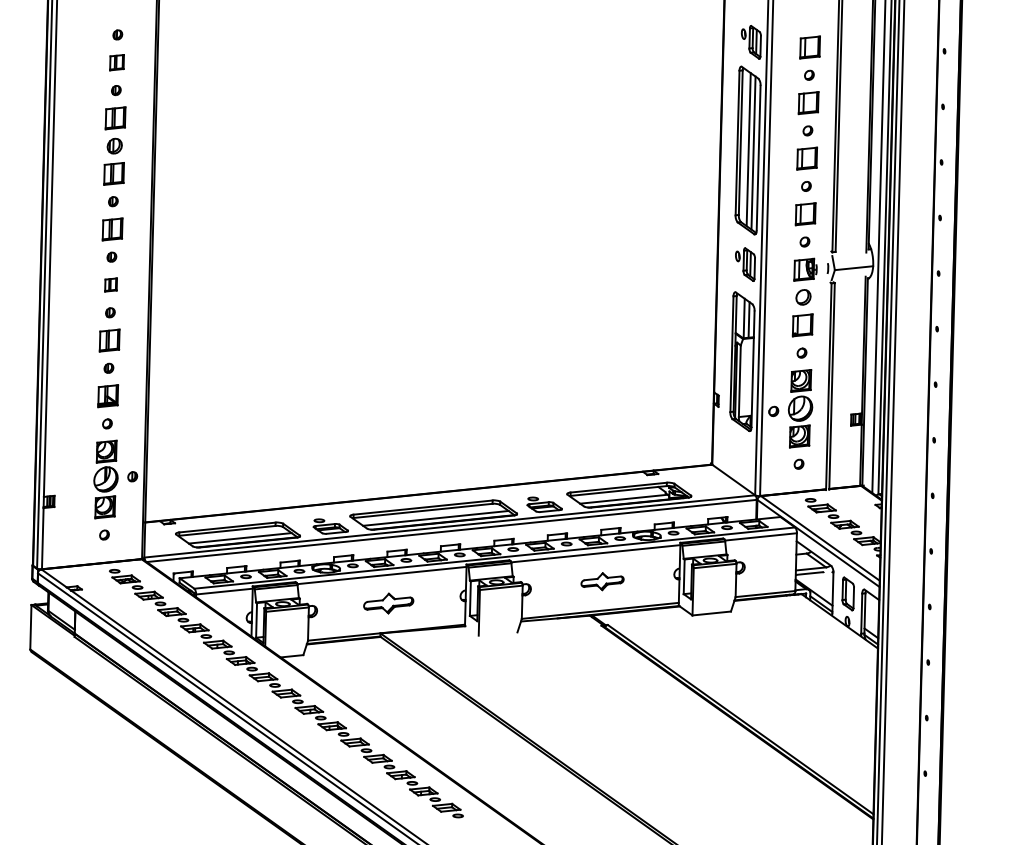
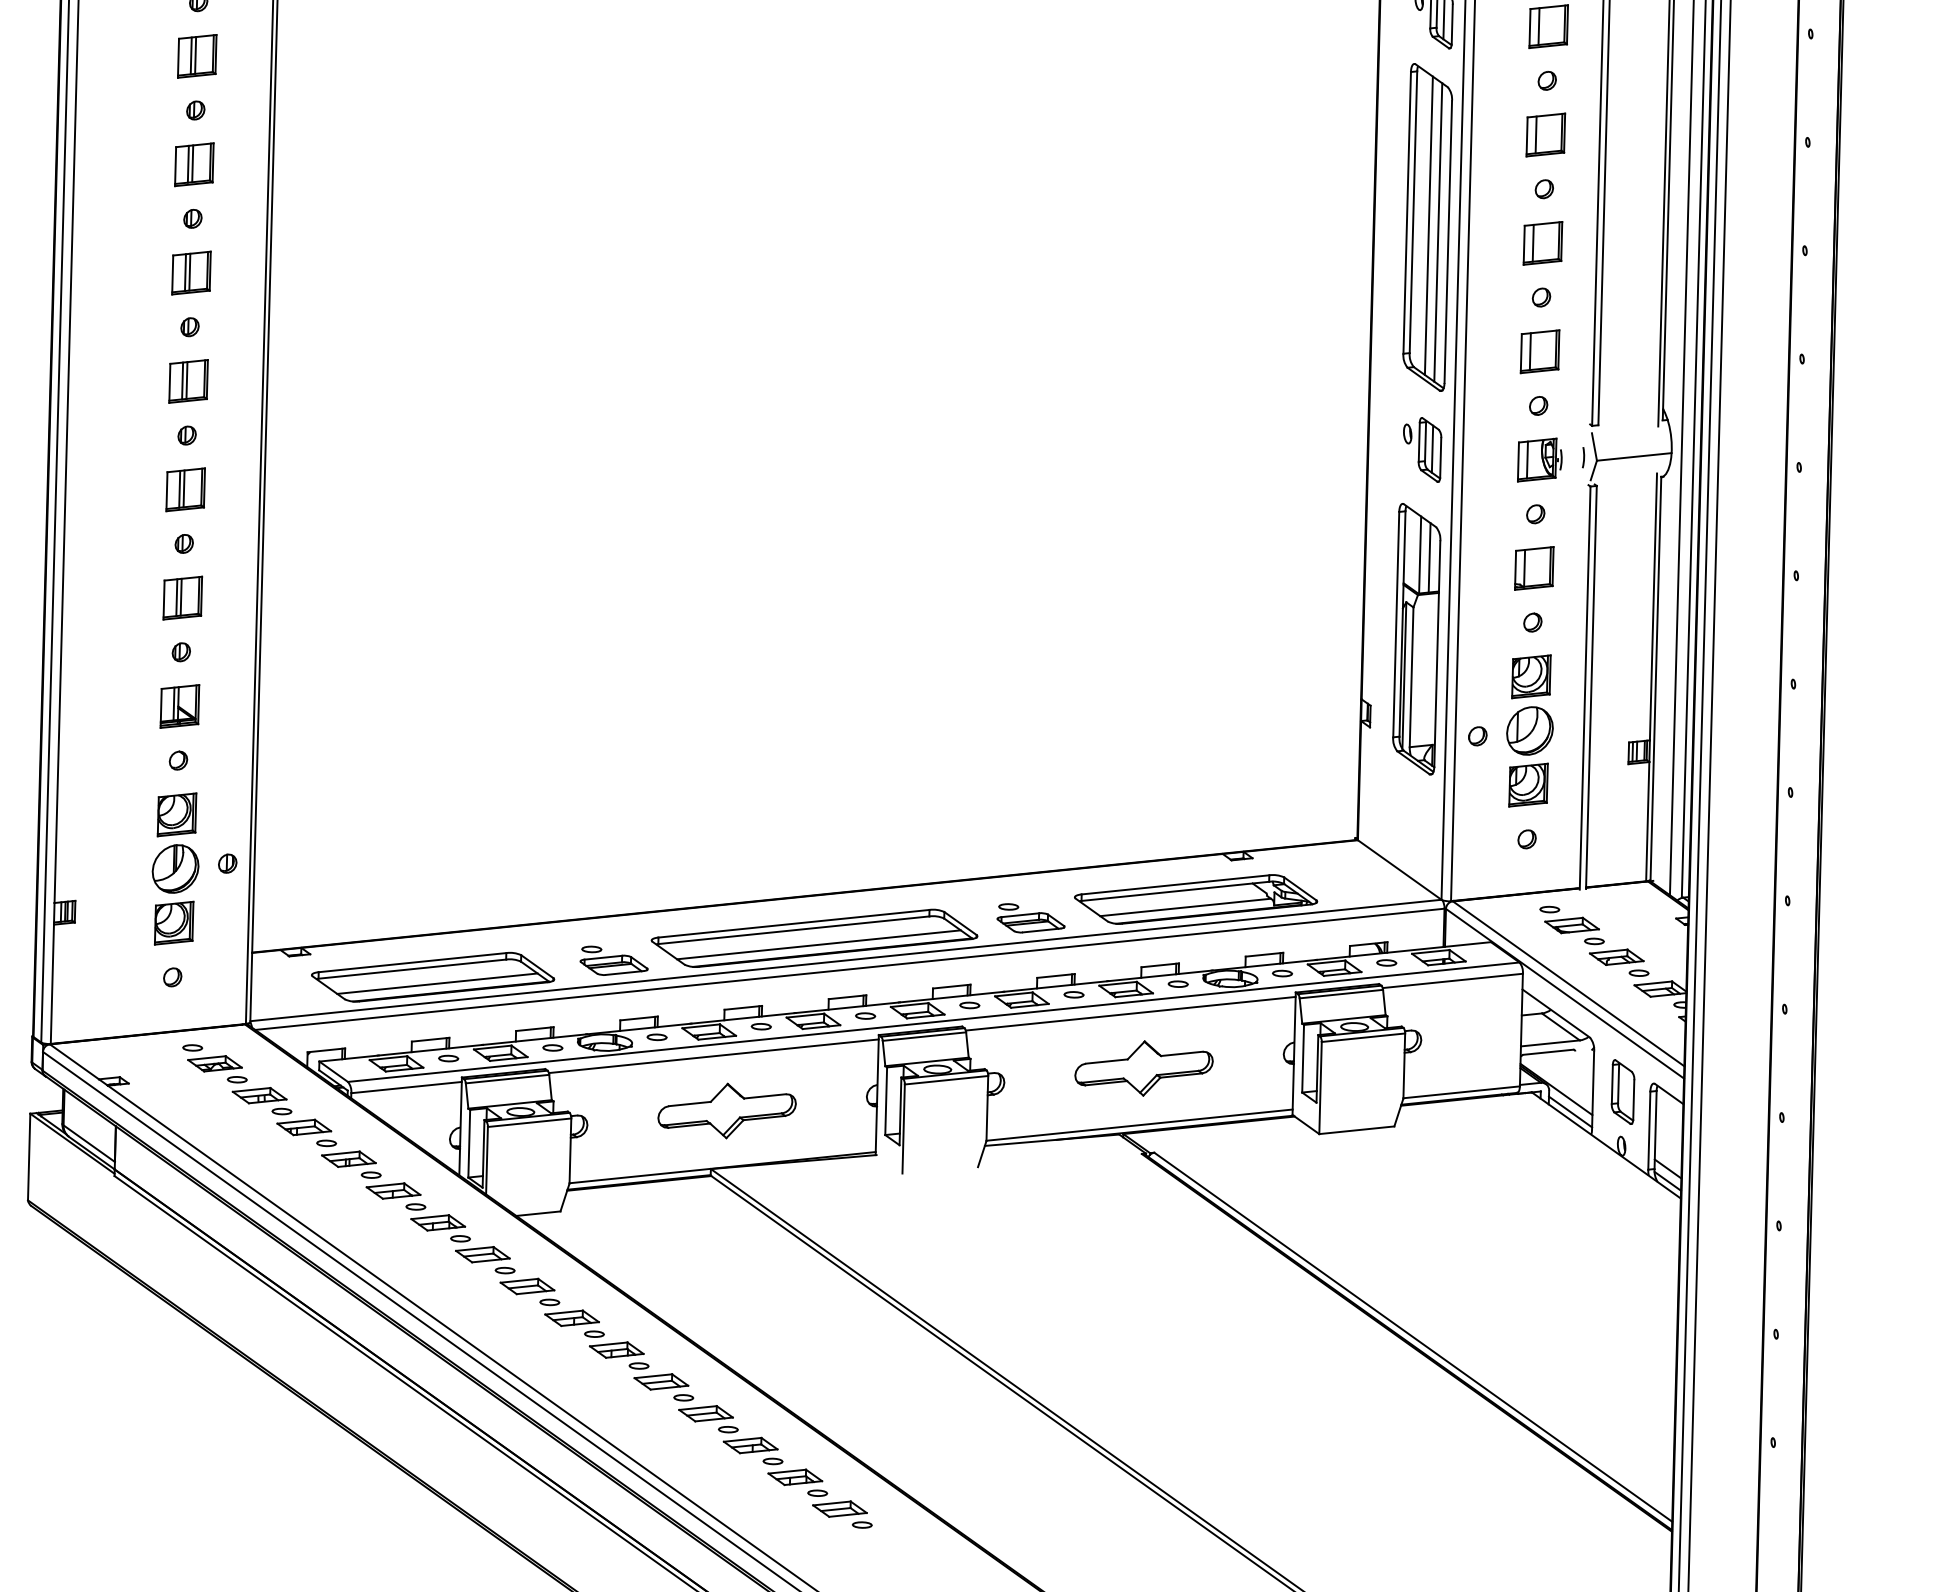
part: (116, 62) -> (196, 55), size x1.43
part: (114, 145) -> (192, 217), size x0.62
part: (110, 284) -> (184, 488), size x1.67
part: (803, 297) -> (1535, 514), size x0.62
part: (602, 581) -> (1143, 1067), size x1.67
part: (388, 603) -> (726, 1110), size x1.43

